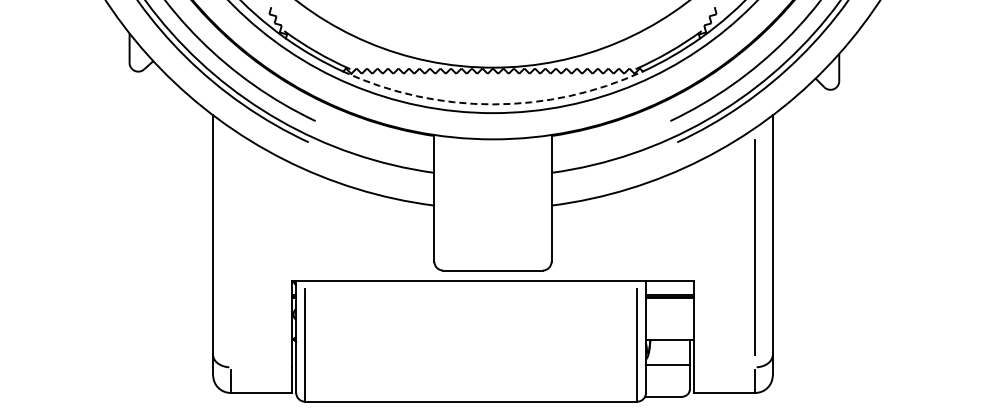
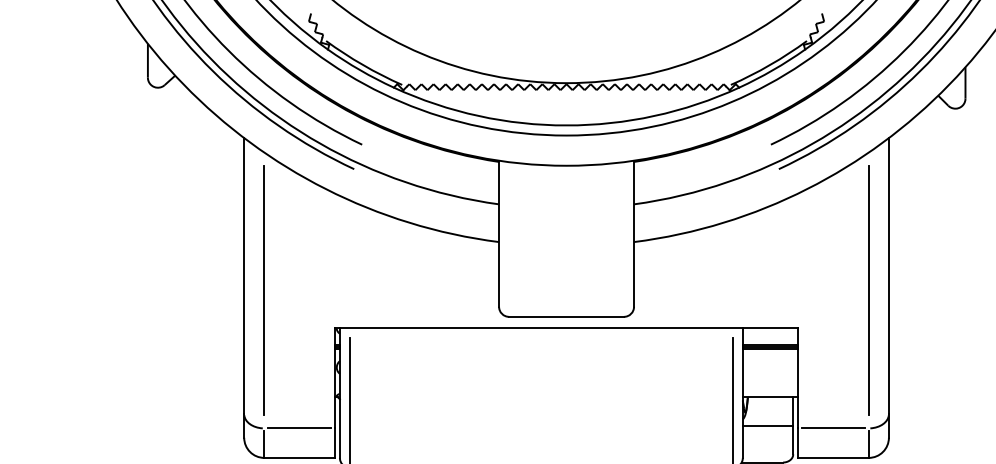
arc: (492, 104) -> (565, 125), dashed -> solid
line: (230, 247) -> (264, 290), added
line: (260, 367) -> (298, 428), added
line: (724, 367) -> (833, 428), added

